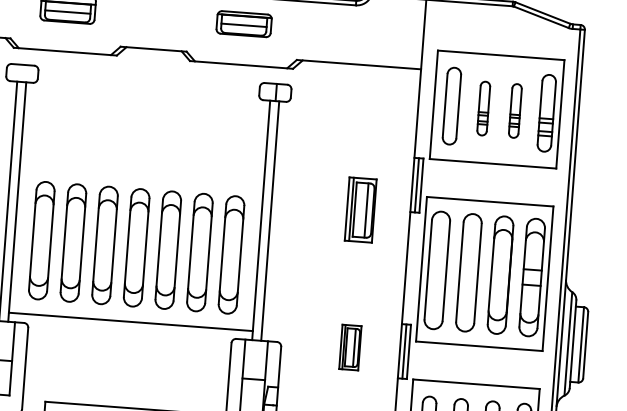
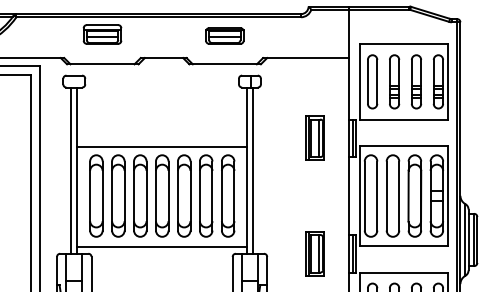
part: (483, 108) -> (394, 81), size x1.43
part: (515, 110) -> (416, 81), size x1.43
line: (140, 177) -> (161, 147), added
part: (360, 208) -> (314, 137), moved
part: (349, 347) -> (314, 253), size x1.43

